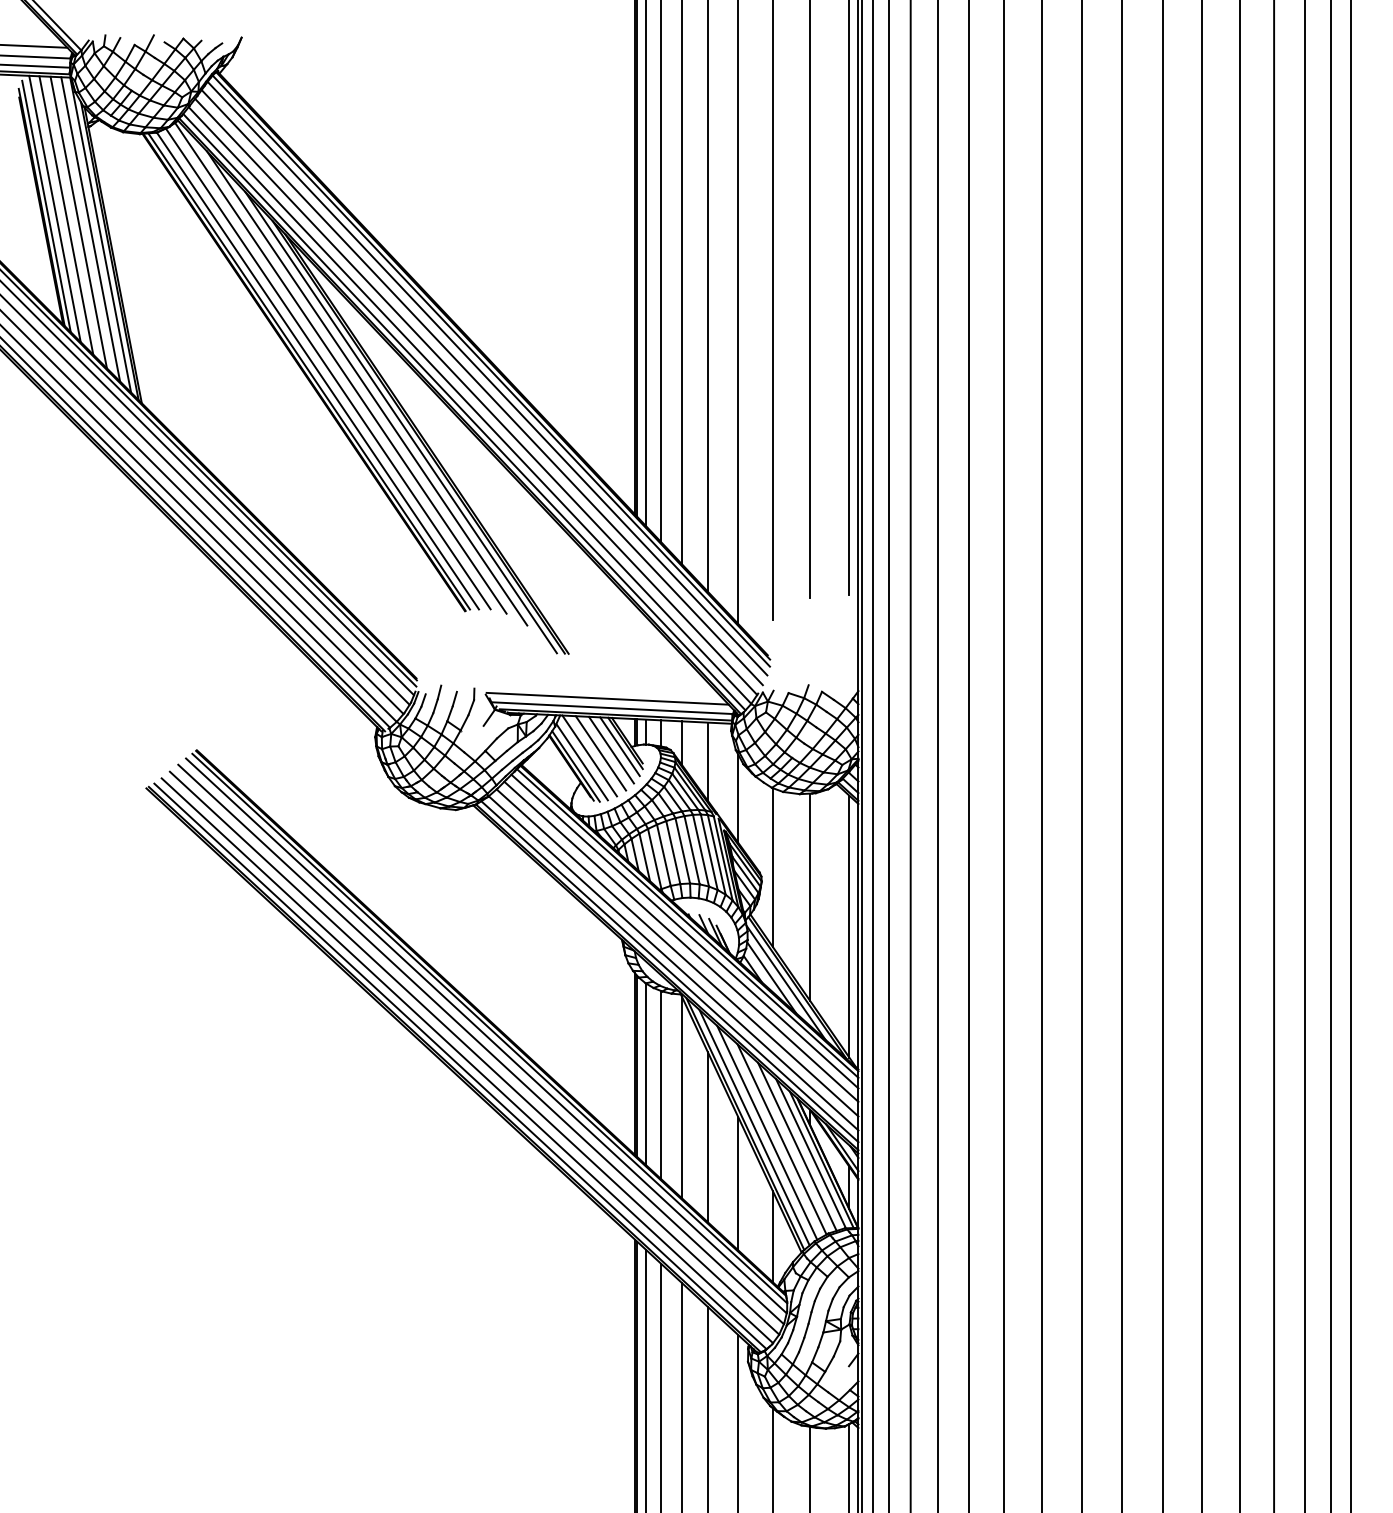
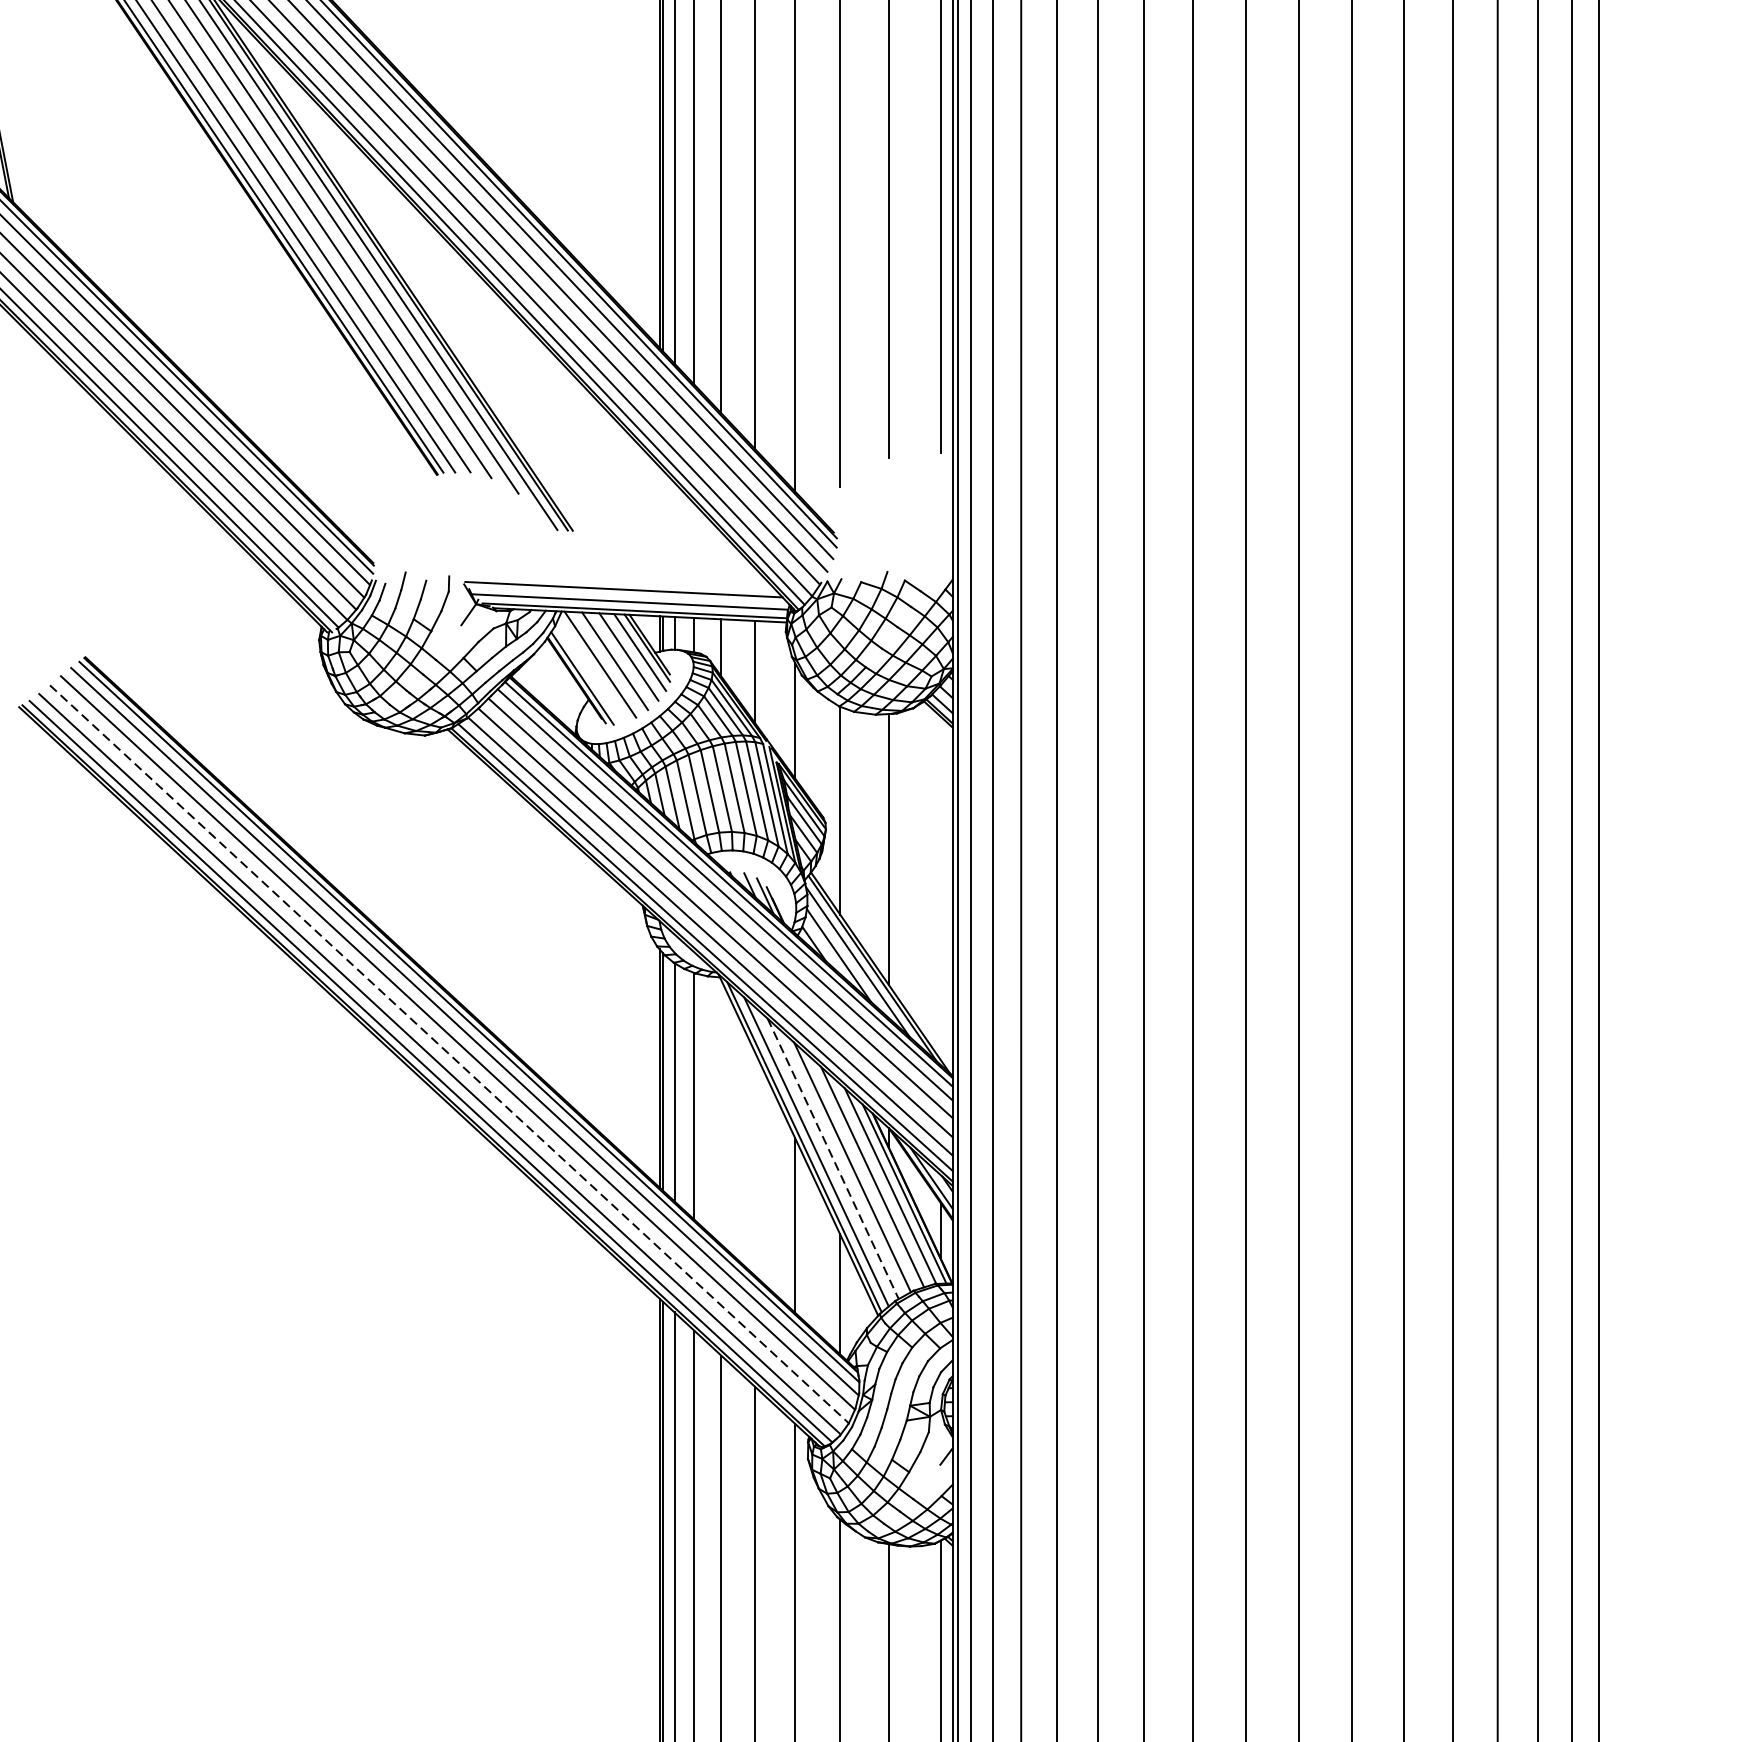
line: (581, 761) -> (589, 671), removed
line: (849, 926) -> (941, 888), removed
line: (474, 1053) -> (449, 1054), solid -> dashed
line: (681, 1097) -> (720, 1112), removed
line: (767, 1133) -> (833, 1159), solid -> dashed
line: (707, 1136) -> (754, 1163), removed

